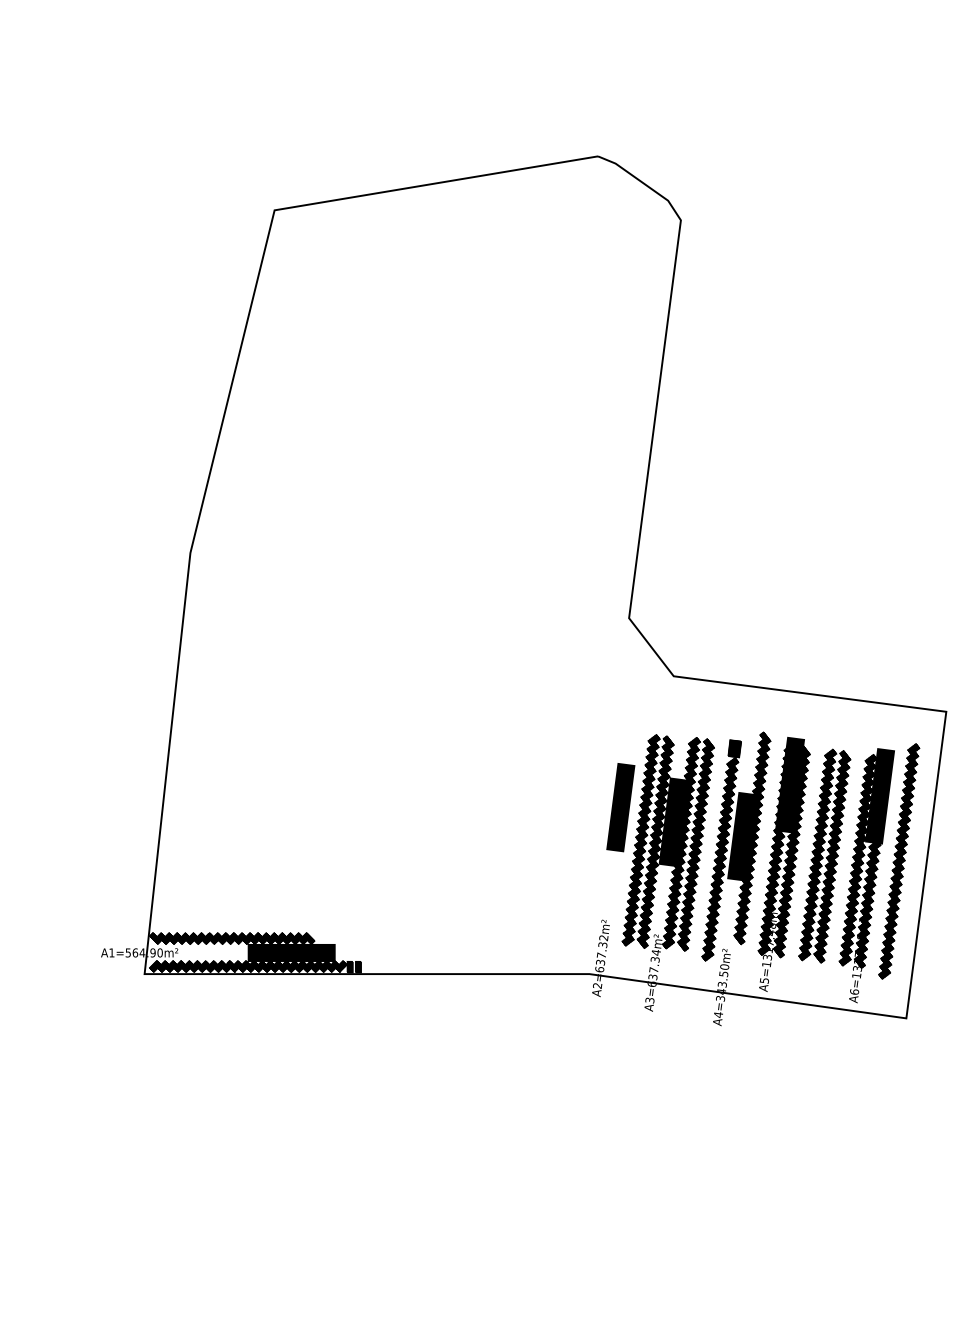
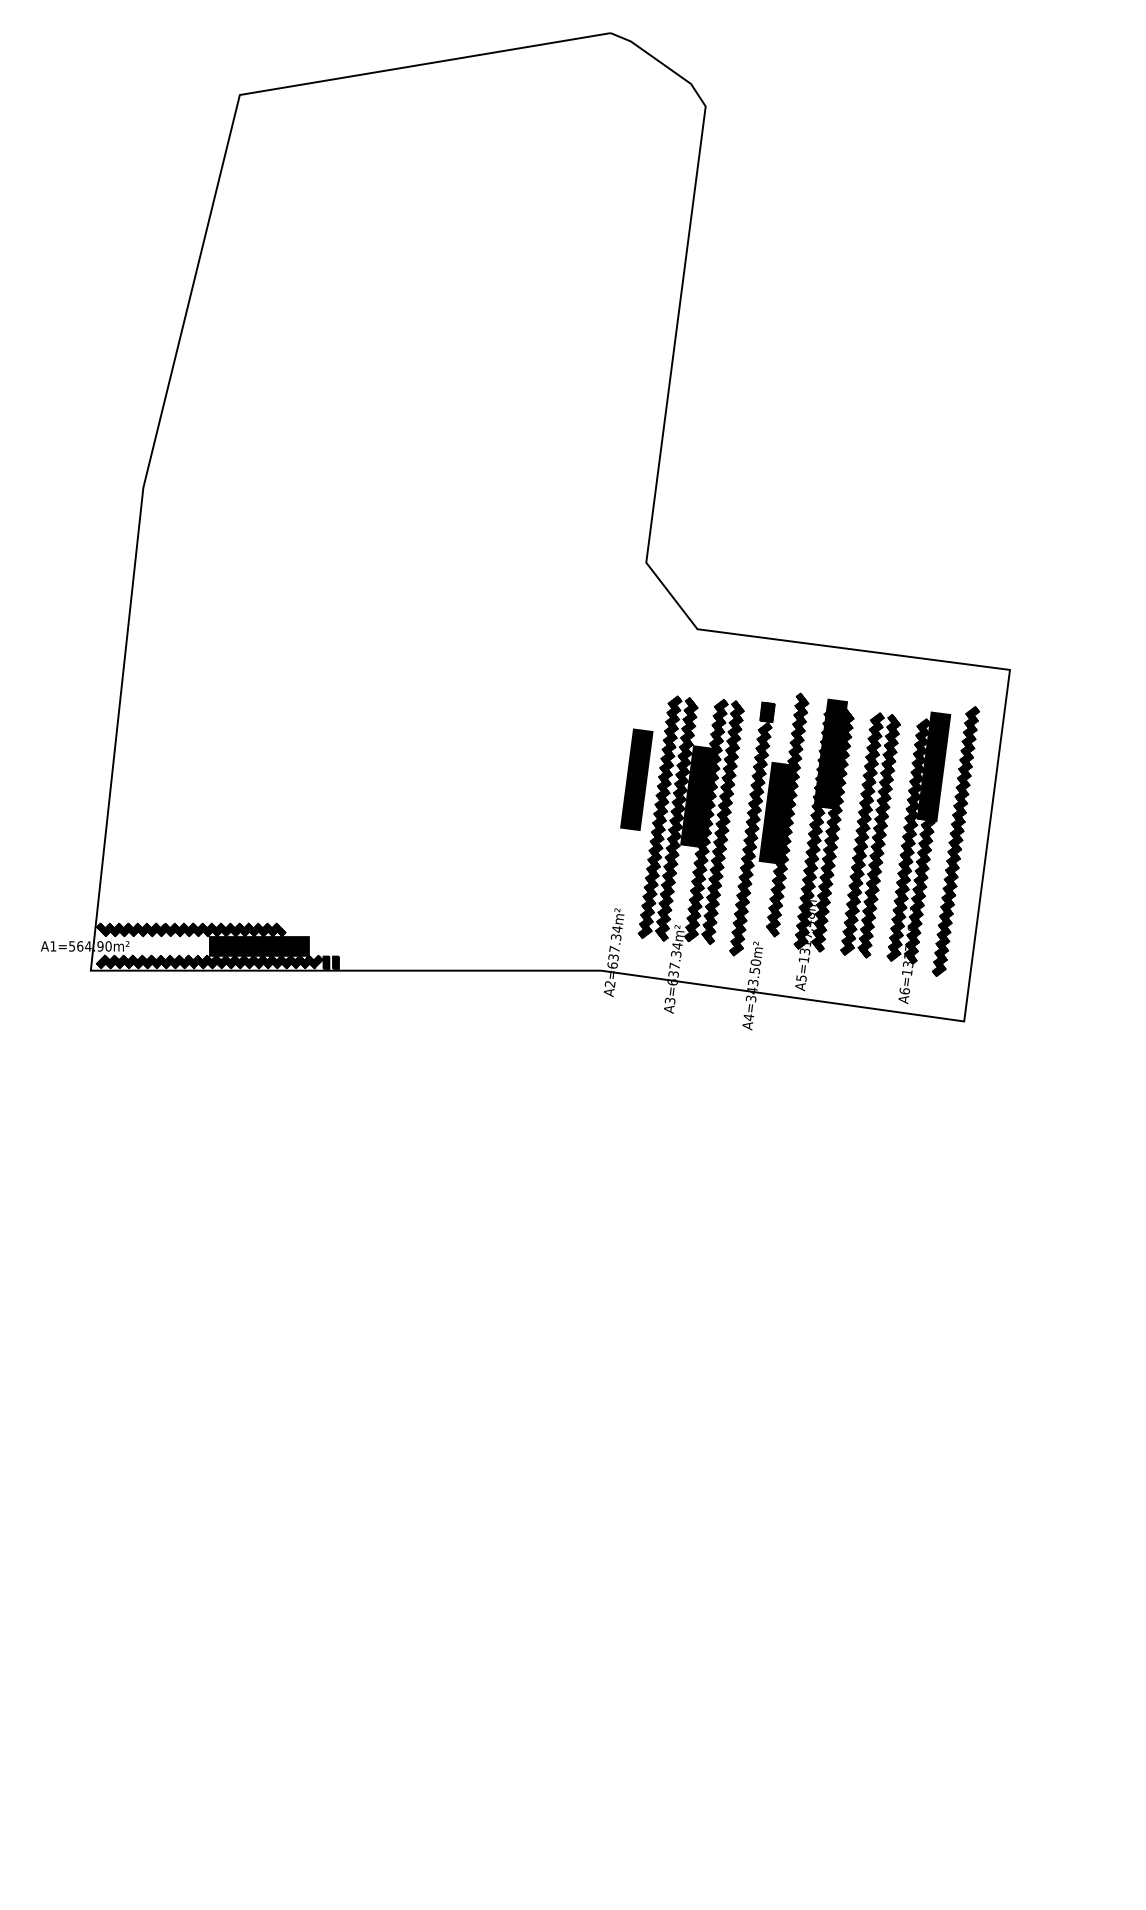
text: (603, 938) -> (617, 929), A2=637.32m² -> A2=637.34m²

